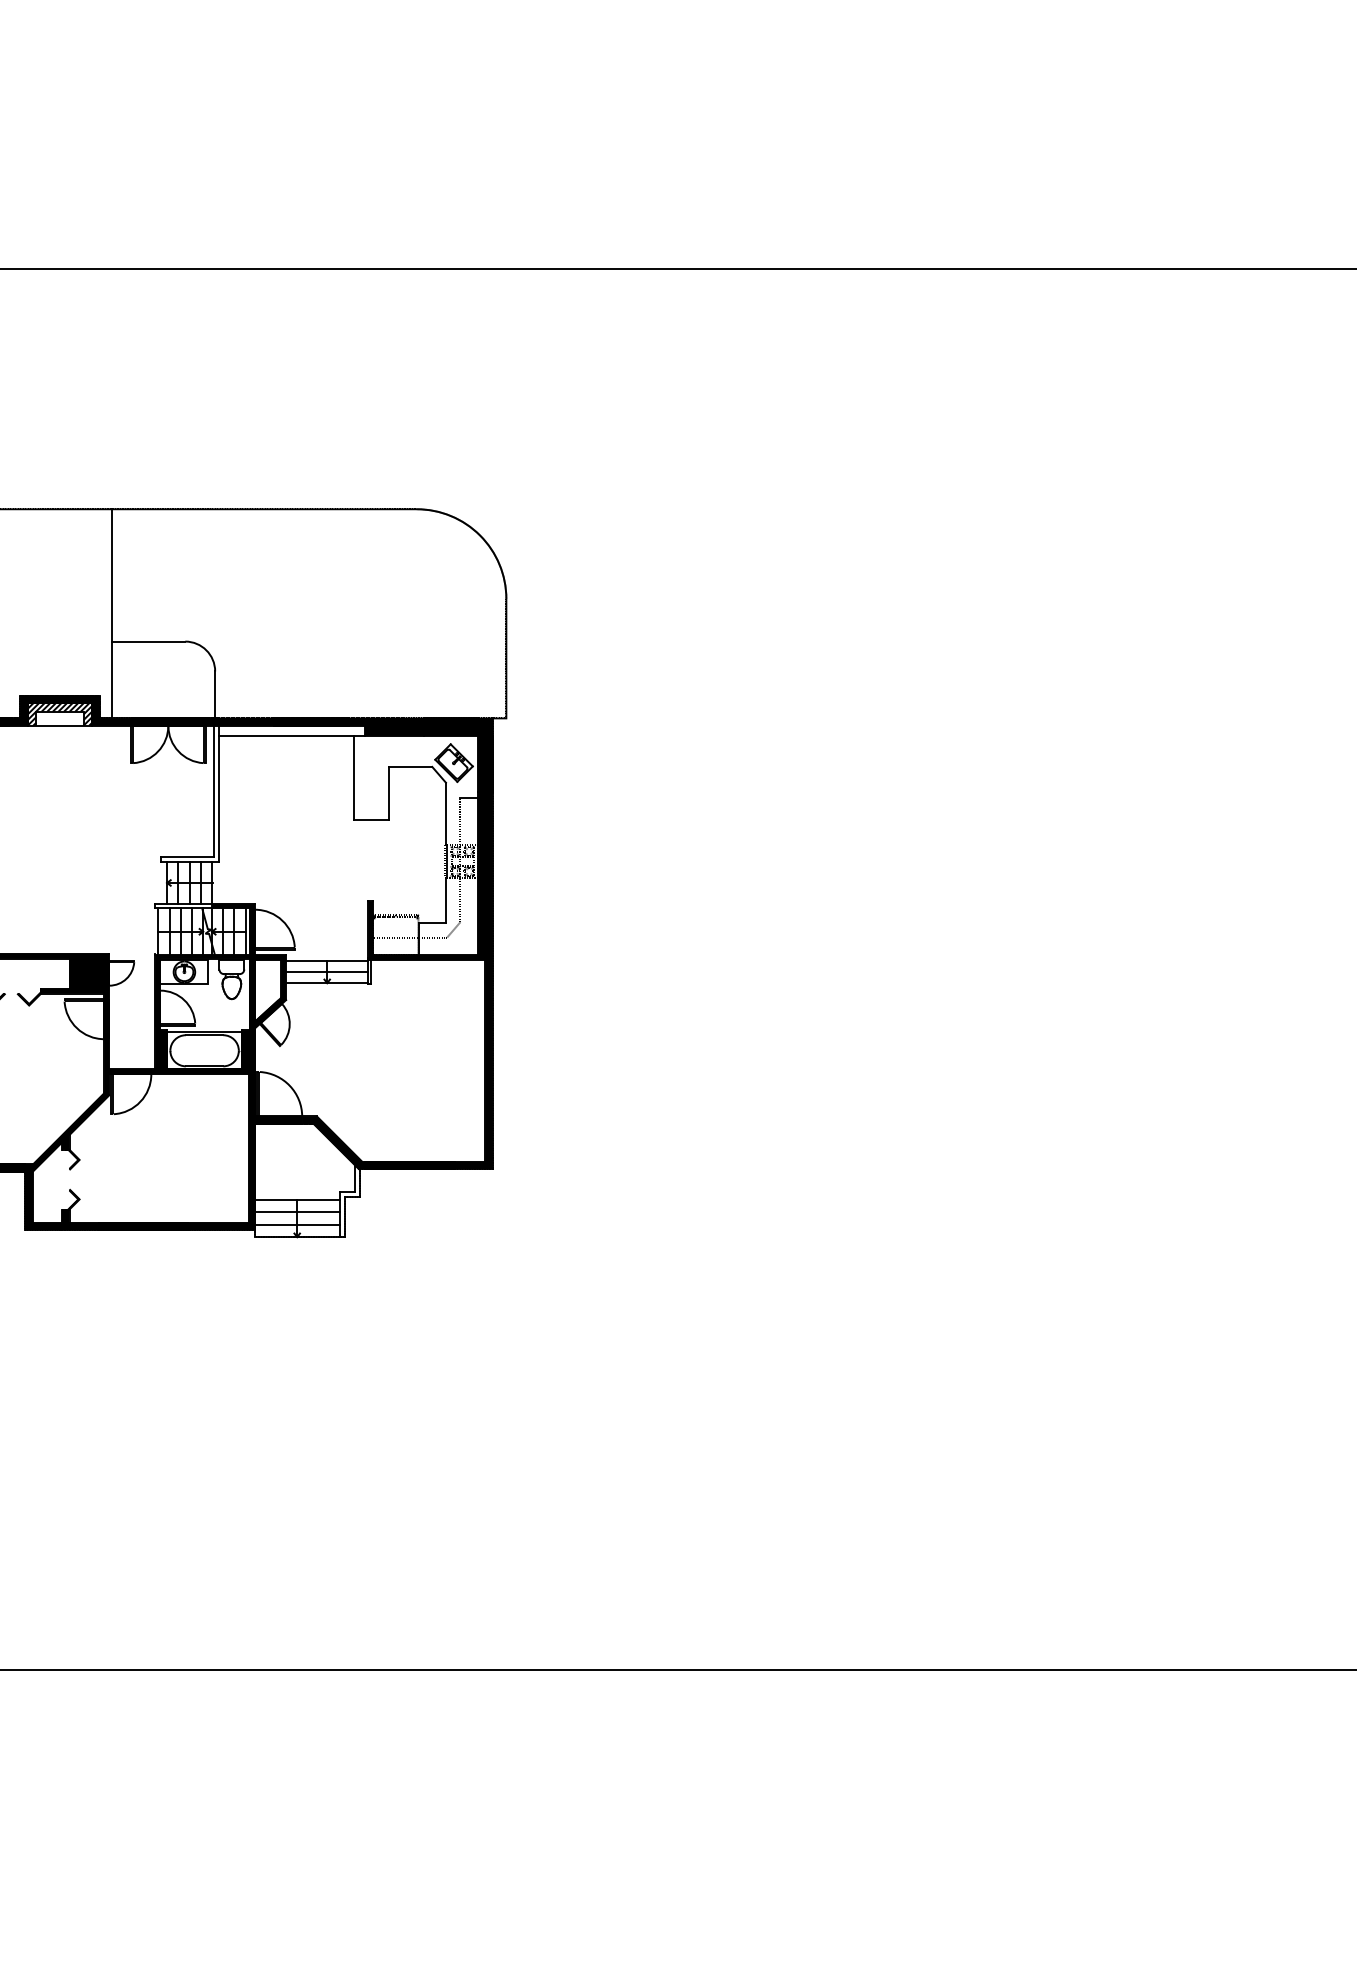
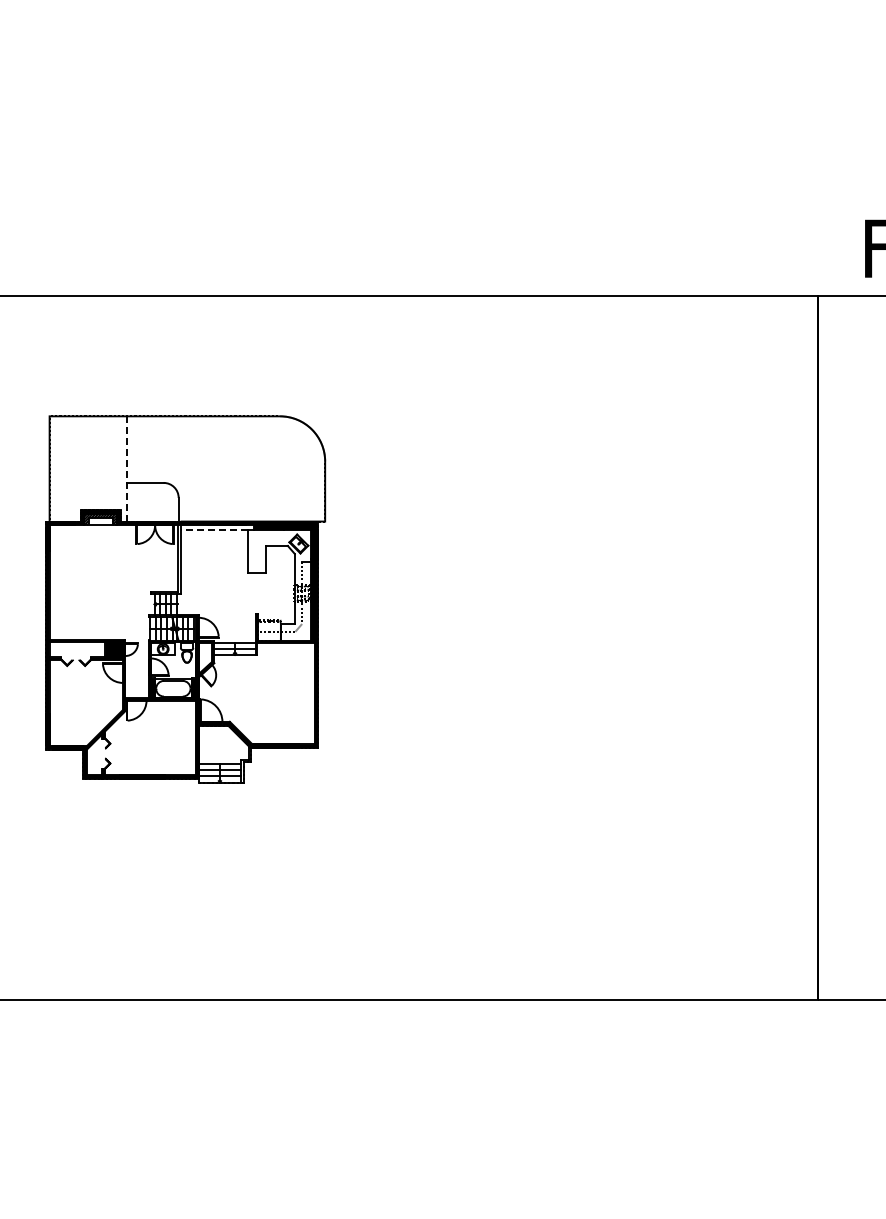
line: (113, 612) -> (127, 468), solid -> dashed
line: (286, 736) -> (214, 530), solid -> dashed

